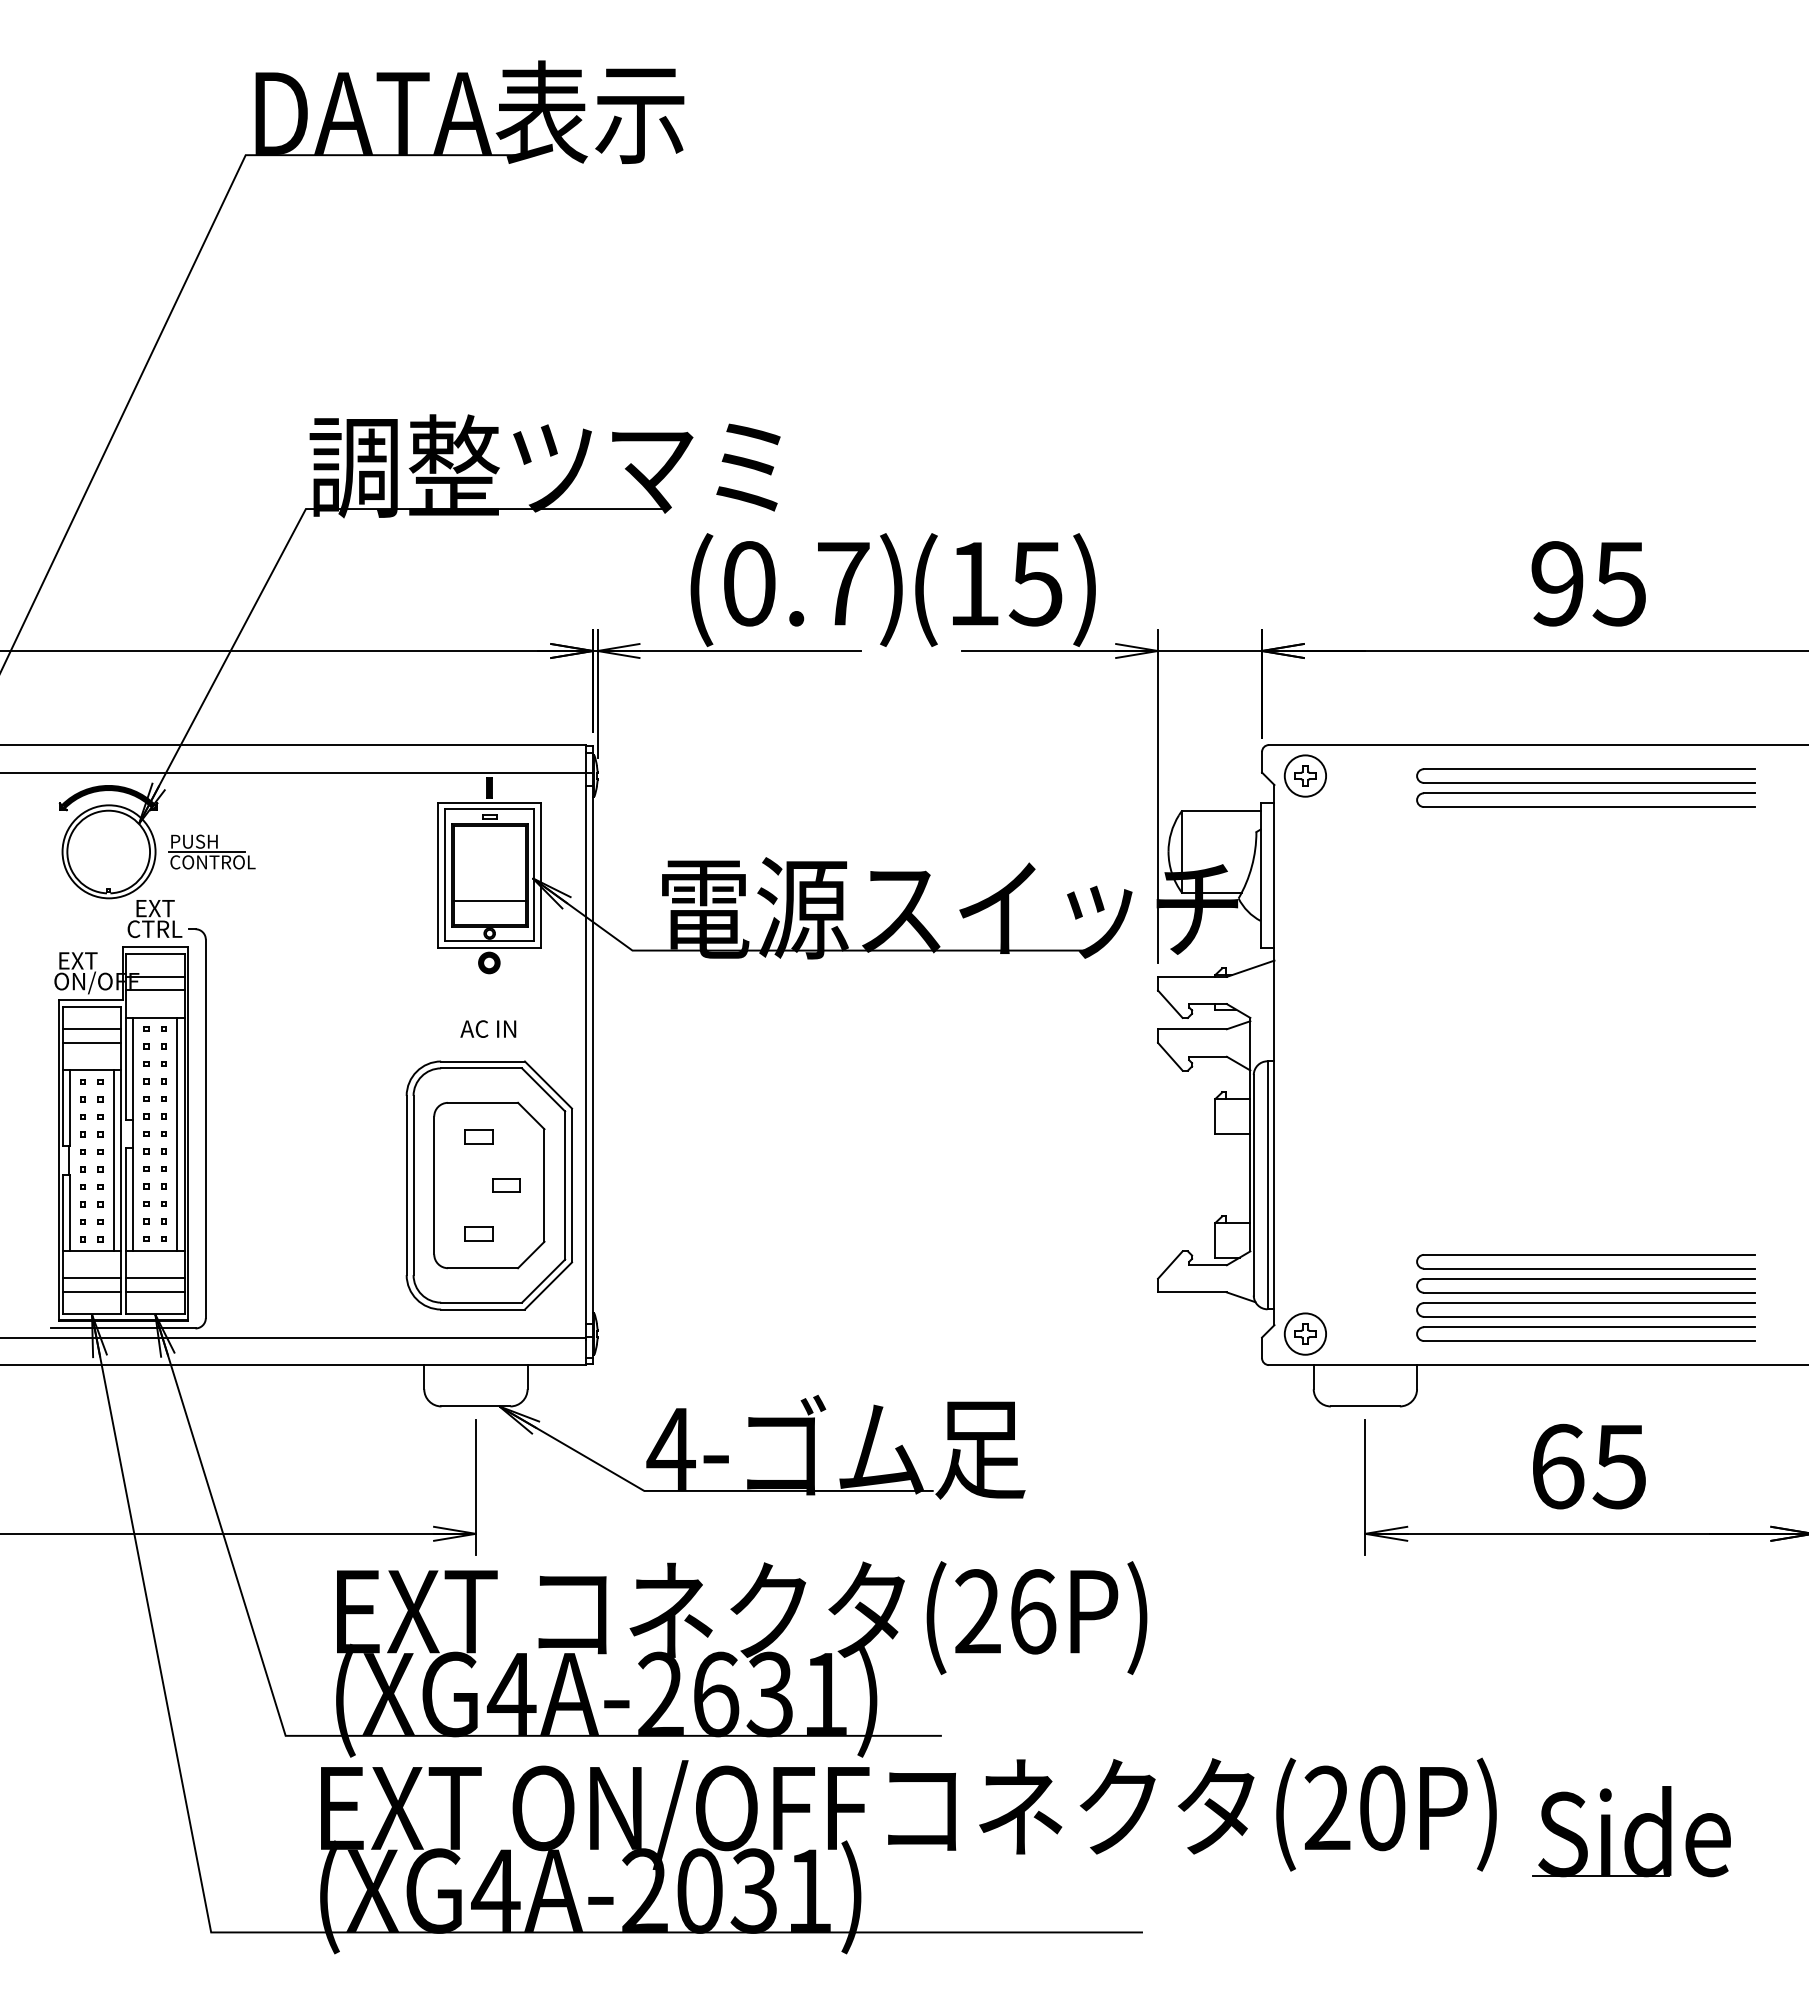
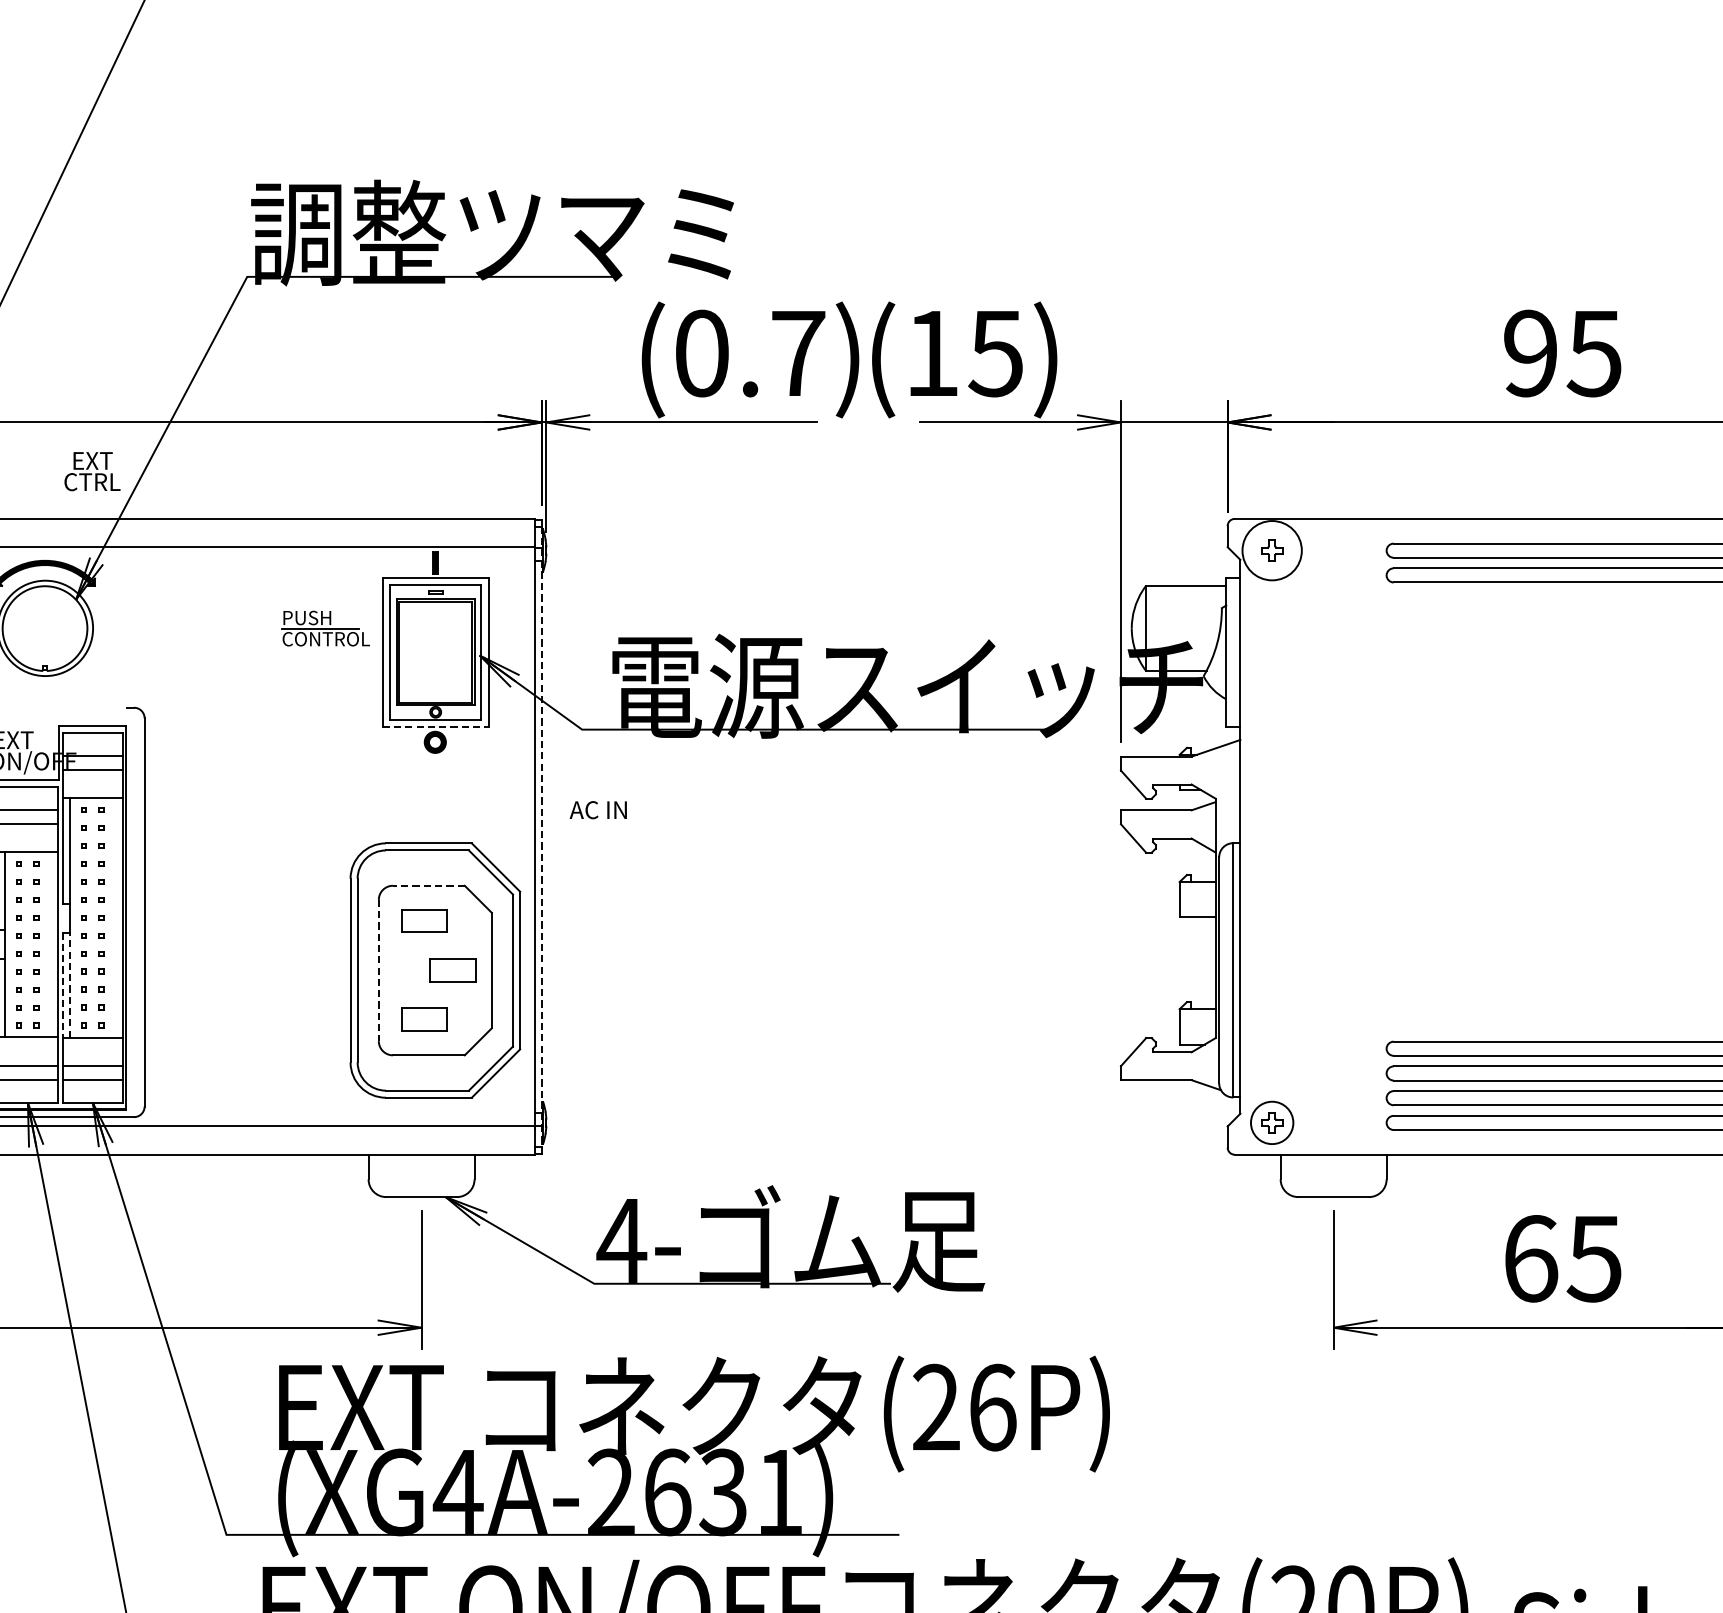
circle: (1305, 775) -> (1272, 550), size x1.4
part: (211, 851) -> (324, 628), moved
line: (489, 900) -> (435, 678), removed
text: (154, 919) -> (91, 472), moved
line: (489, 947) -> (435, 726), solid -> dashed
text: (488, 1028) -> (598, 809), moved
line: (593, 1055) -> (542, 837), solid -> dashed
line: (482, 1102) -> (428, 885), solid -> dashed
line: (177, 1134) -> (115, 918), removed
part: (478, 1136) -> (424, 920), size x1.6
line: (113, 1160) -> (49, 944), removed
line: (434, 1185) -> (379, 970), solid -> dashed
part: (506, 1185) -> (452, 970), size x1.6
line: (133, 1199) -> (70, 984), solid -> dashed
line: (125, 1200) -> (62, 985), solid -> dashed
part: (478, 1233) -> (424, 1019), size x1.6

